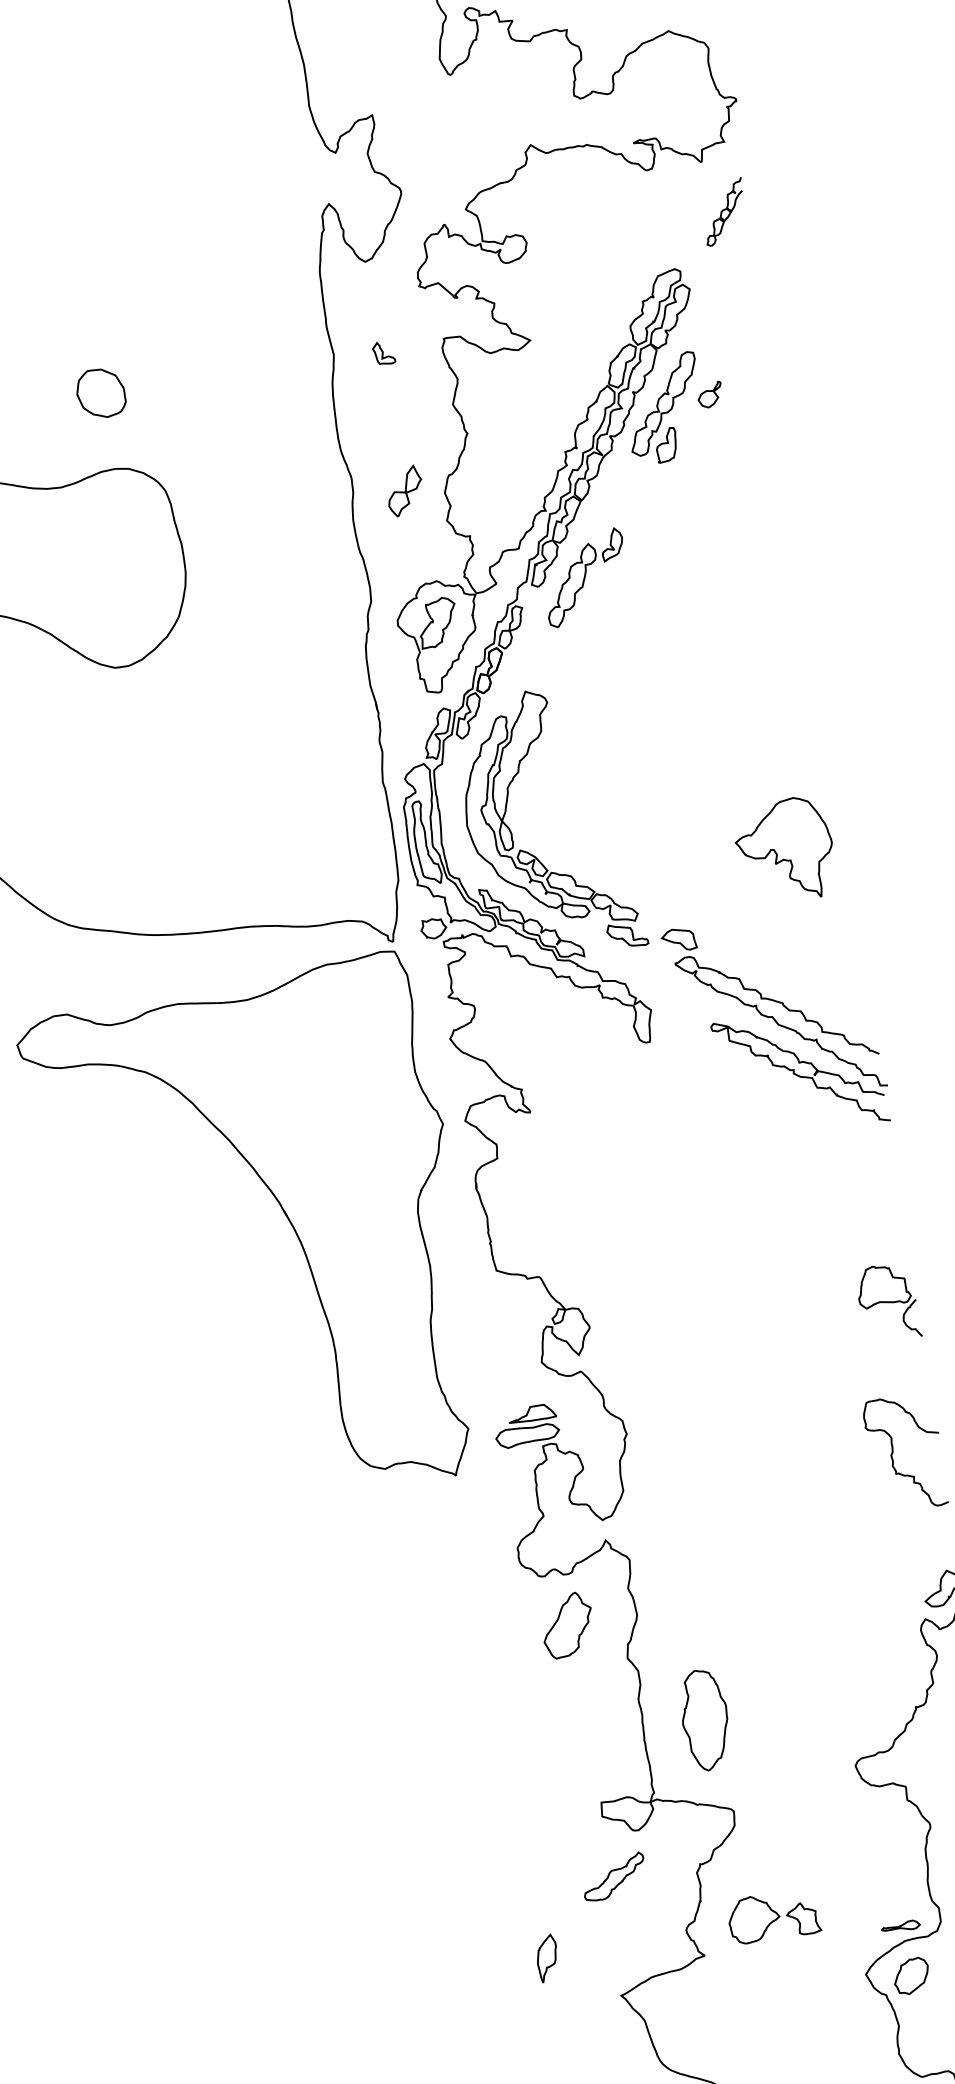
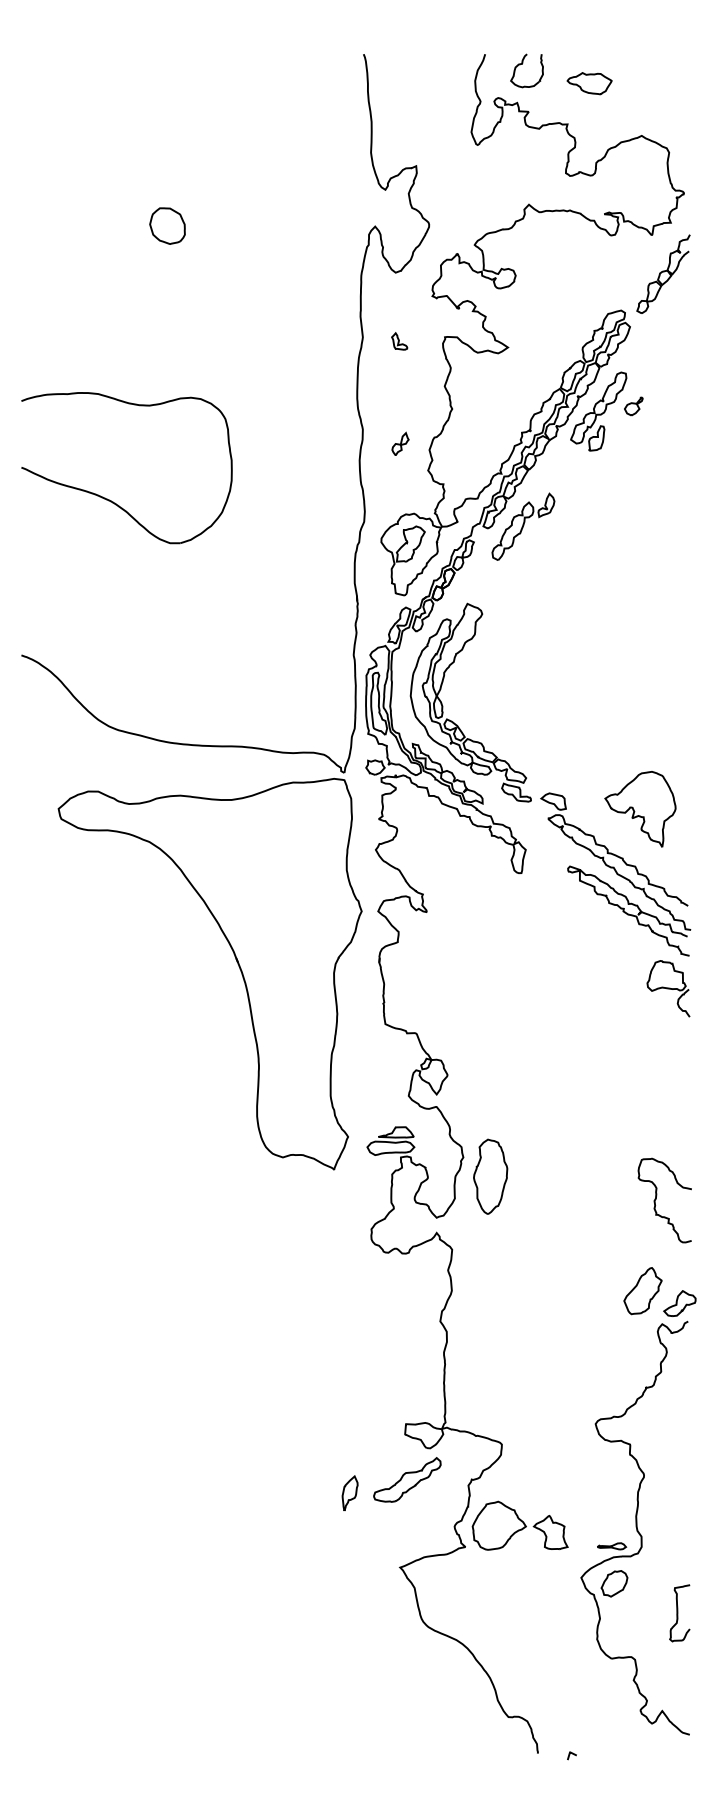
part: (724, 211) -> (663, 273), size x1.67
part: (100, 392) -> (167, 225), moved
part: (404, 489) -> (400, 443), size x0.62
part: (784, 850) -> (640, 809), moved
part: (888, 1302) -> (668, 988), moved
part: (567, 1626) -> (642, 1291), moved
part: (705, 1719) -> (490, 1176), moved
part: (614, 1876) -> (407, 1479), size x1.43
part: (773, 1916) -> (519, 1525), size x1.43
part: (546, 1957) -> (349, 1492), moved

